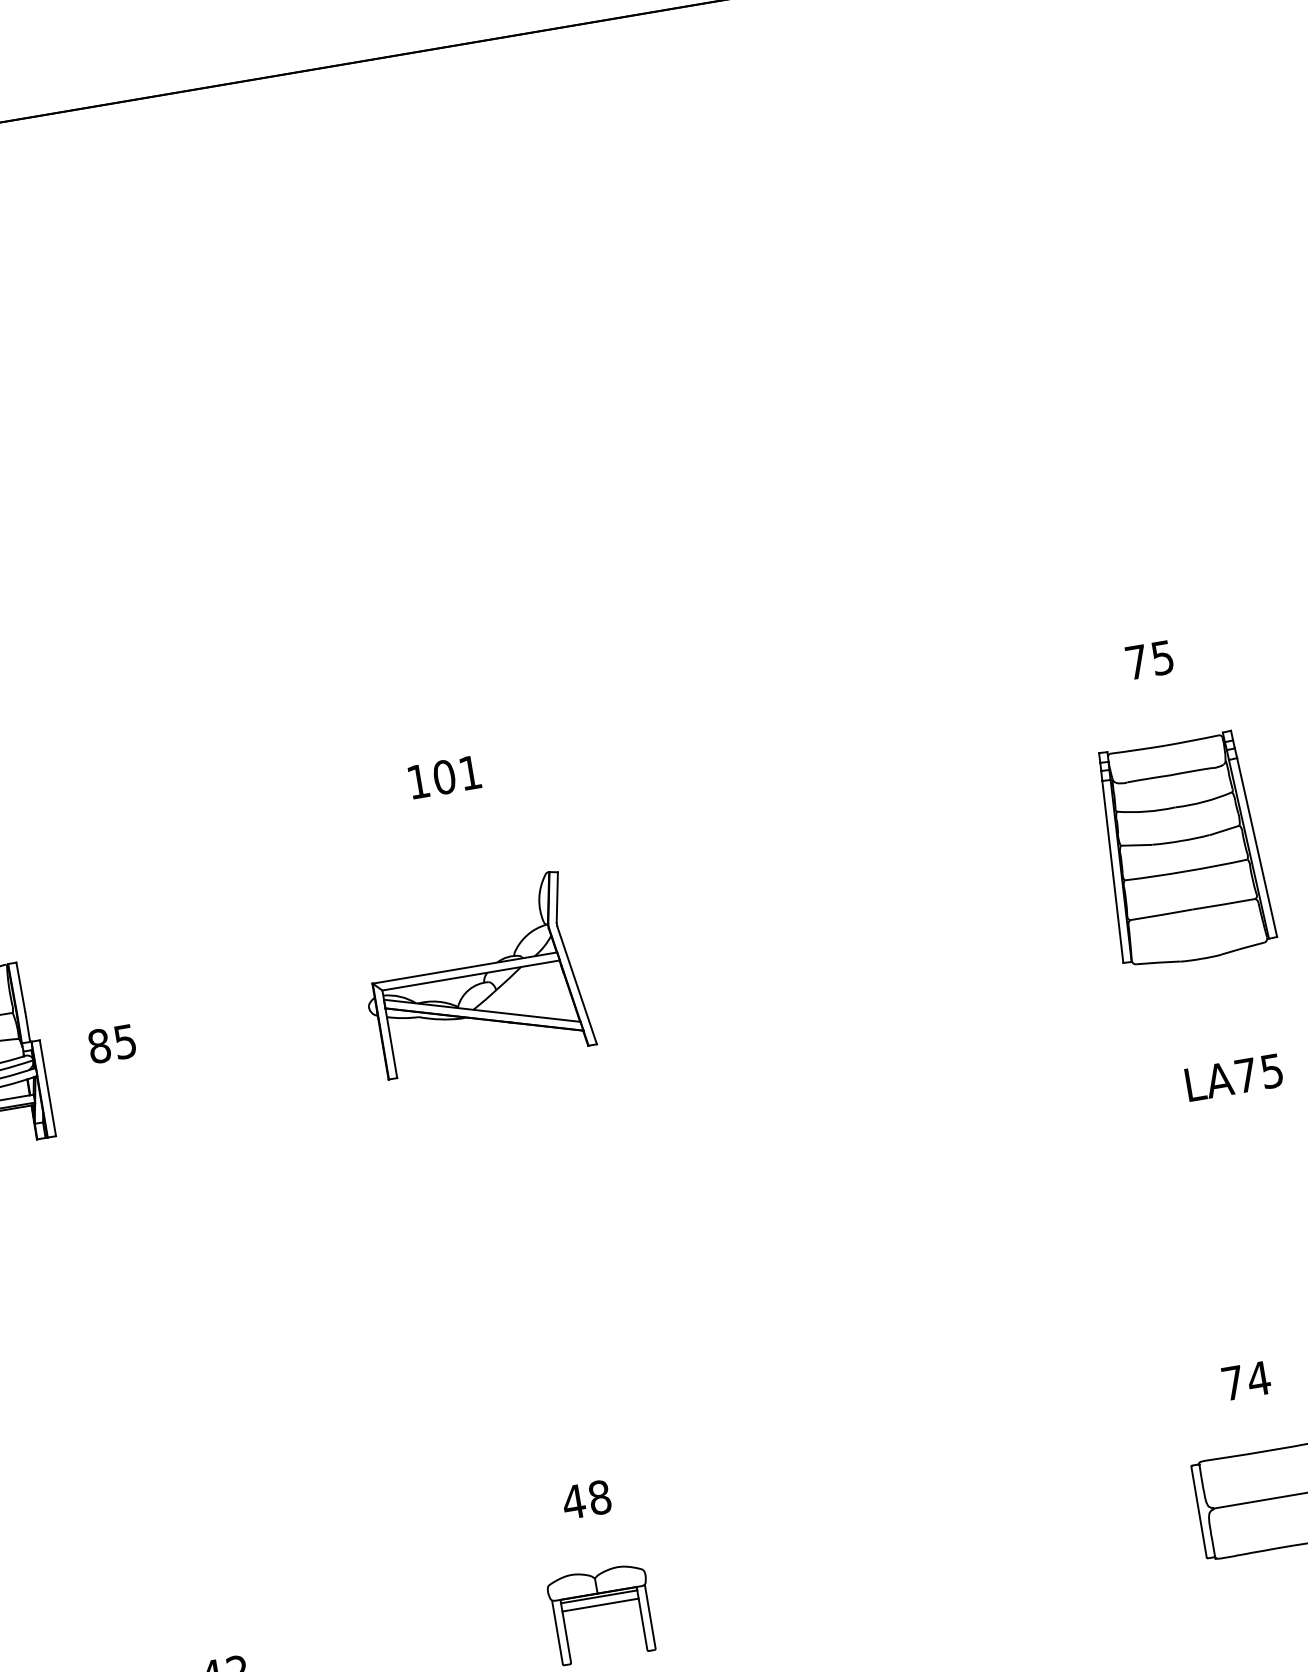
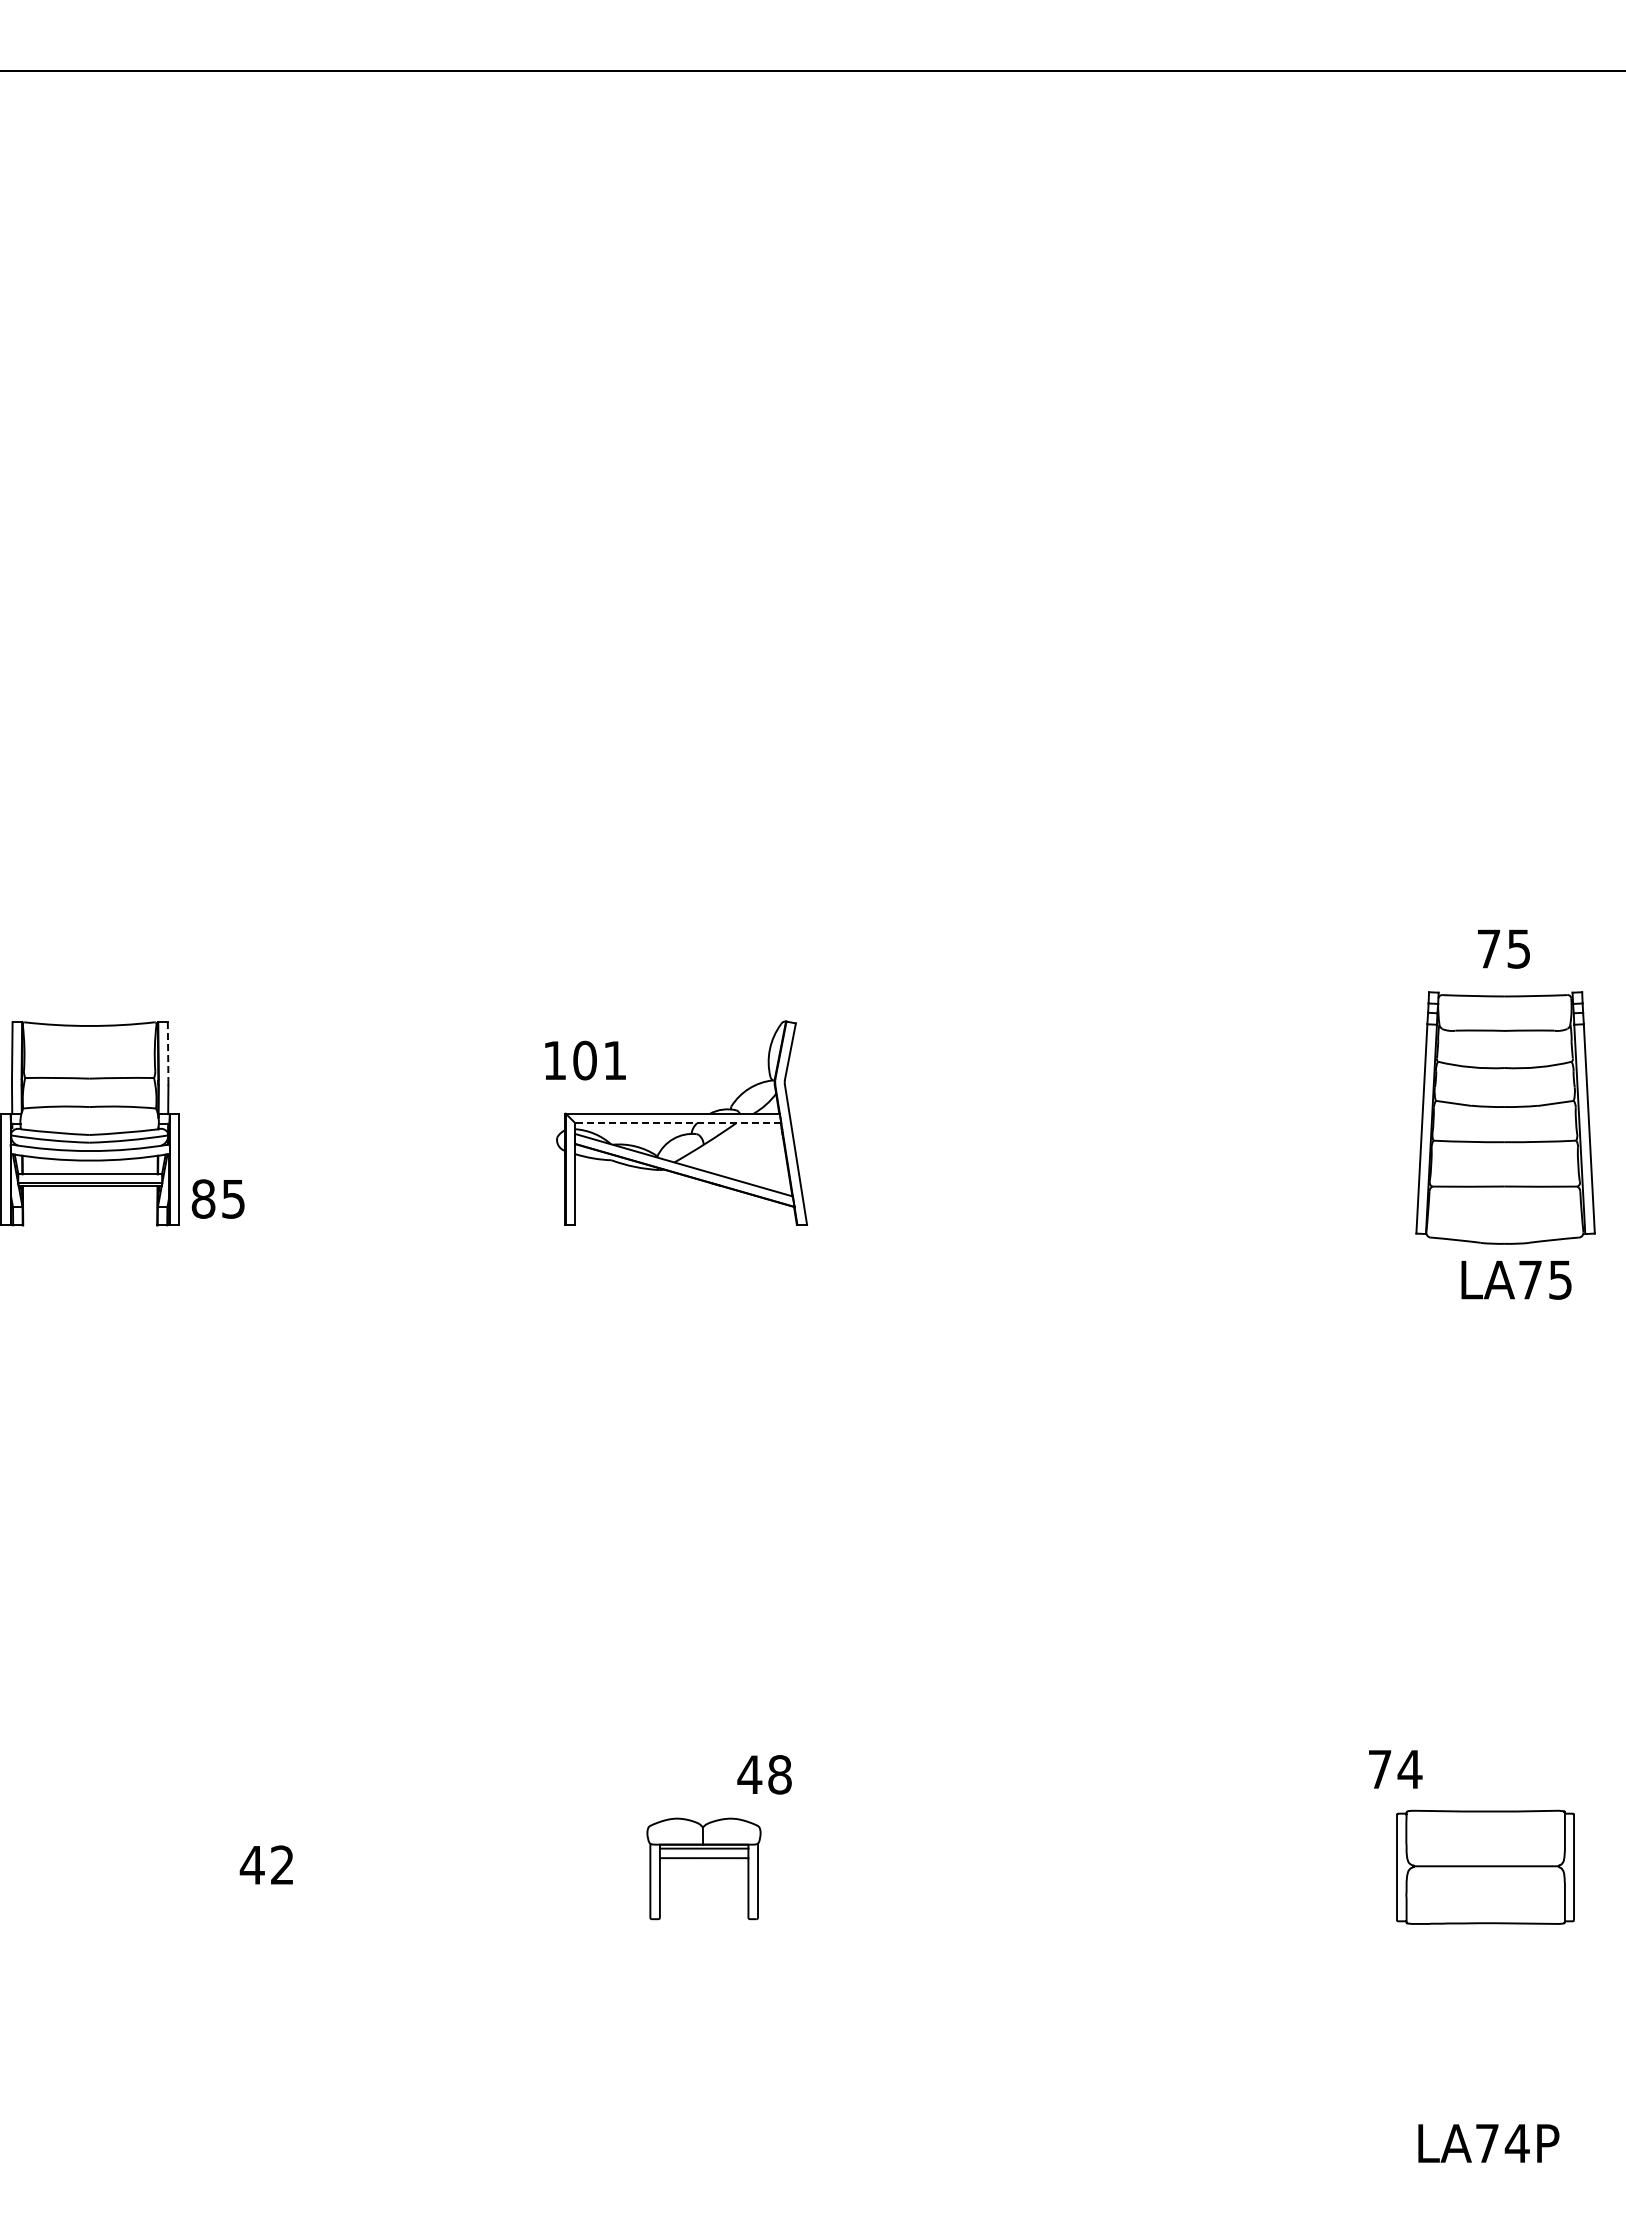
text: (1149, 659) -> (1503, 948), moved
text: (444, 777) -> (585, 1060), moved
line: (471, 975) -> (678, 1123), solid -> dashed
line: (21, 987) -> (168, 1050), solid -> dashed
text: (111, 1043) -> (217, 1198), moved
text: (1234, 1078) -> (1516, 1280), moved
text: (1246, 1380) -> (1395, 1769), moved
text: (586, 1499) -> (764, 1774), moved

